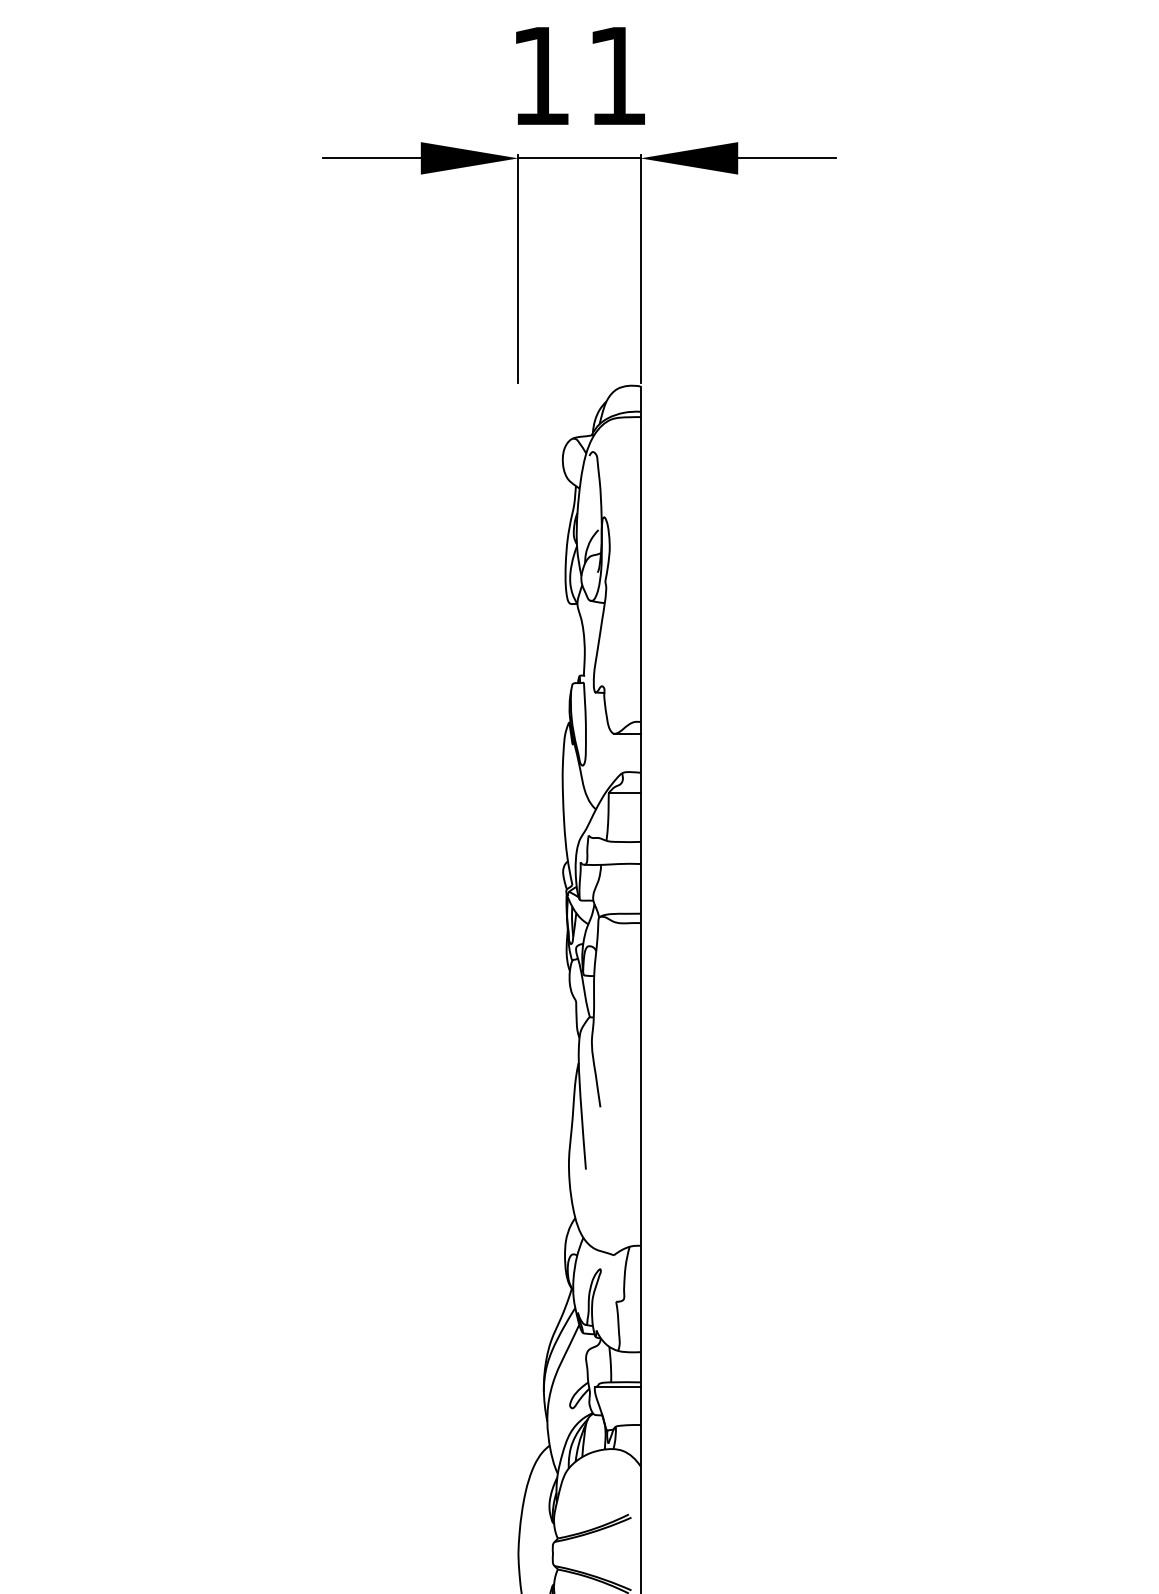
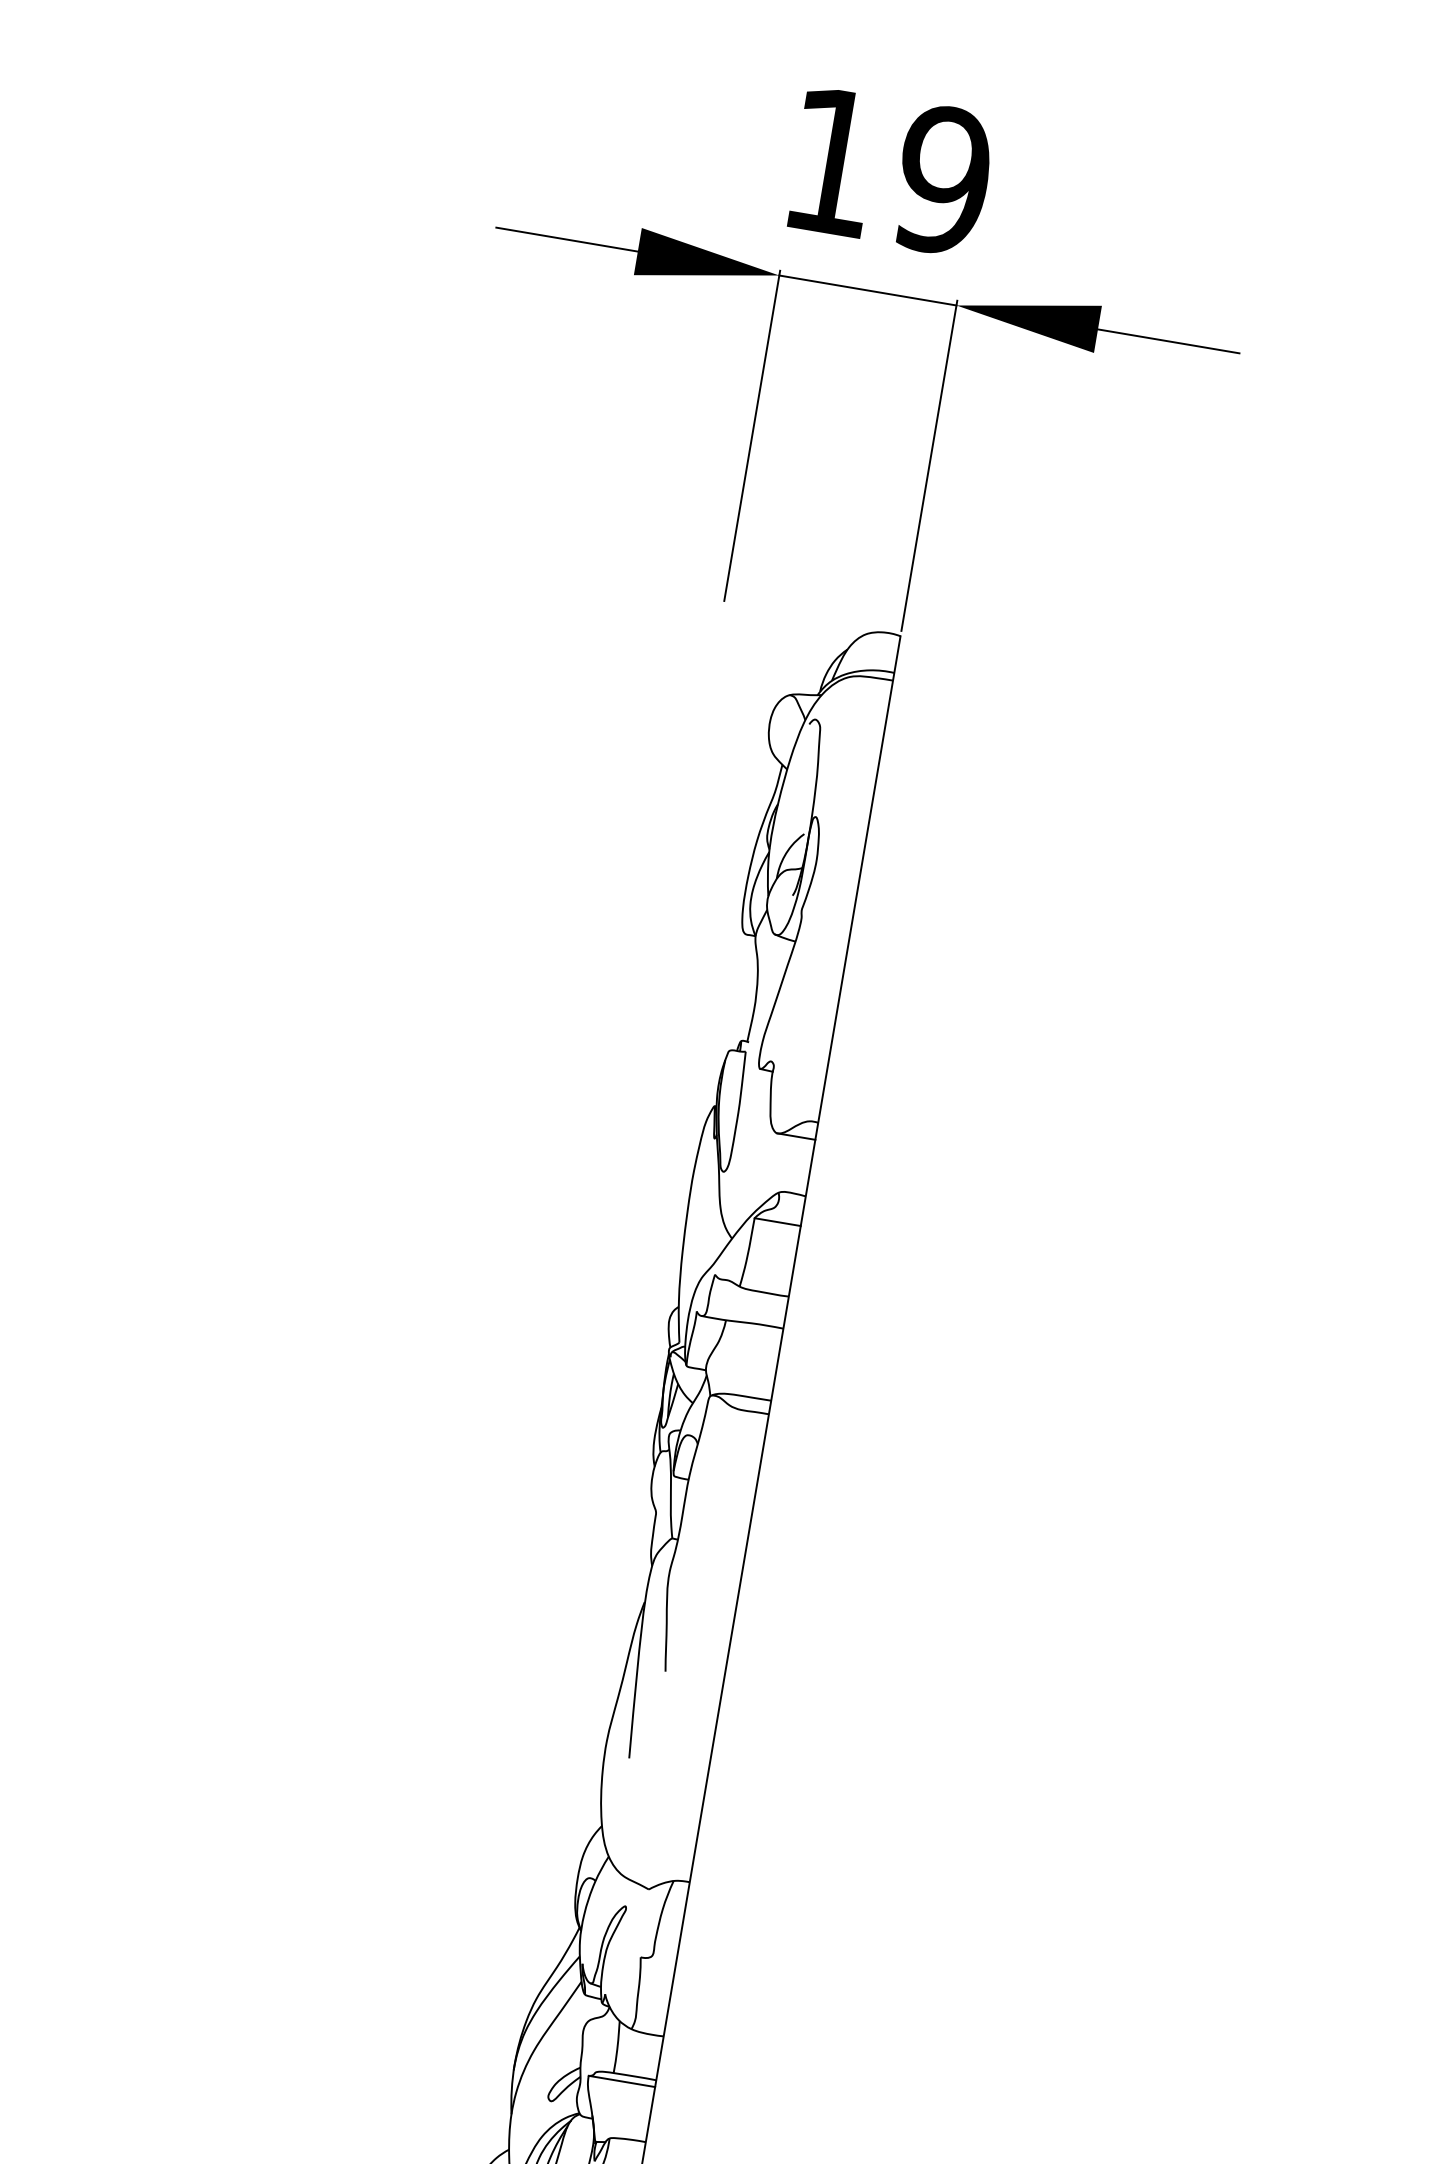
text: (617, 75) -> (943, 179), 11 -> 19

